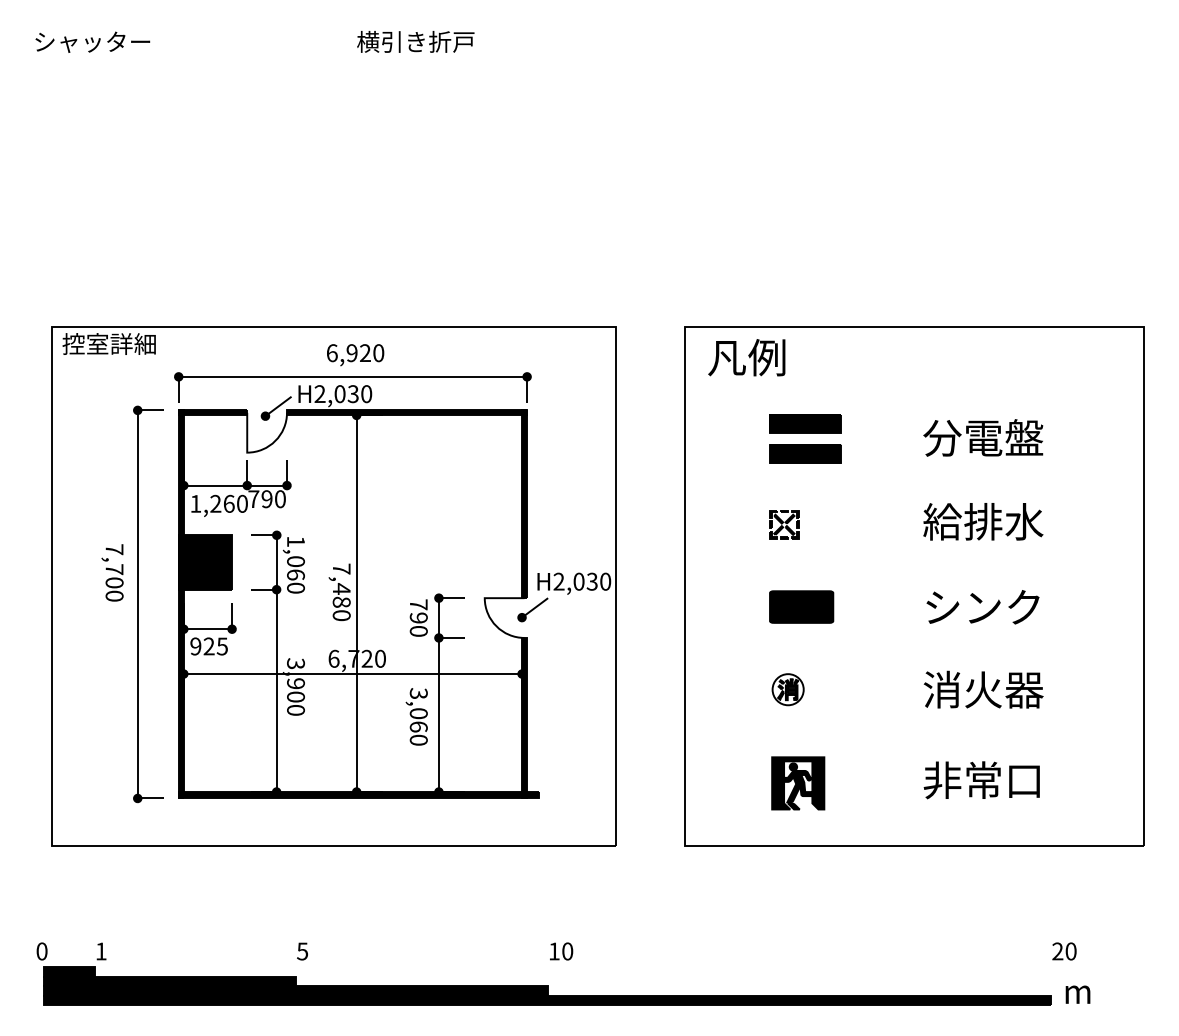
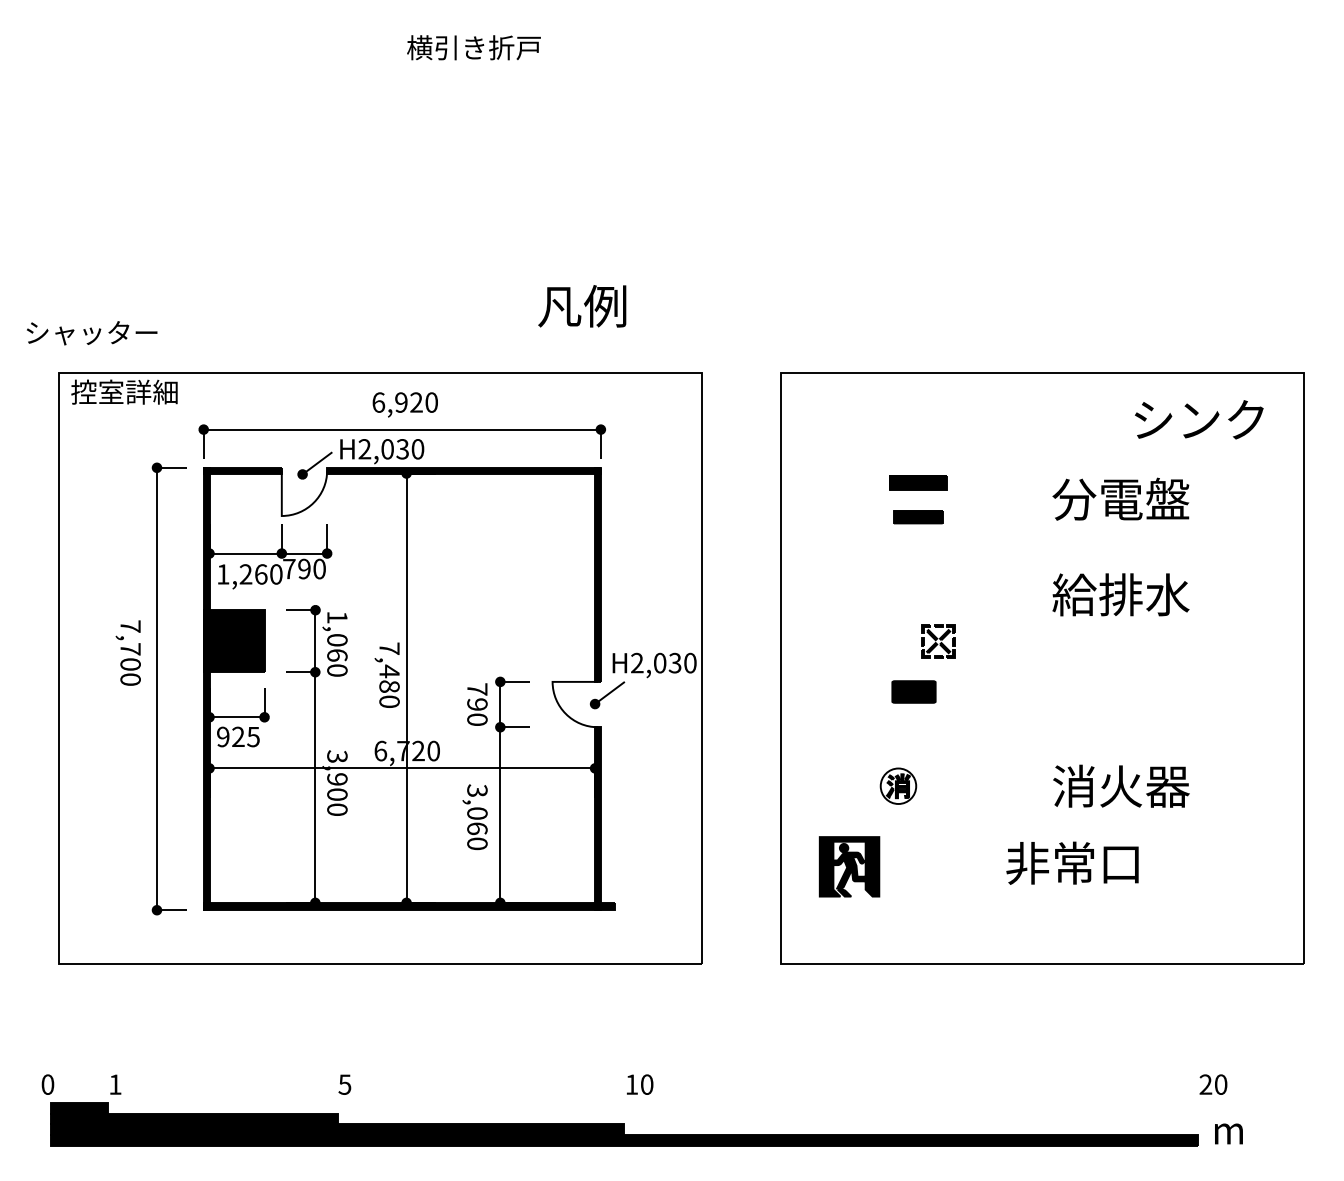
text: (92, 41) -> (91, 332), moved
text: (746, 357) -> (581, 306), moved
part: (805, 423) -> (918, 482), size x0.7
part: (805, 453) -> (918, 516), size x0.6
part: (784, 524) -> (938, 641), moved
part: (801, 606) -> (913, 691), size x0.6
text: (982, 607) -> (1198, 420), moved
text: (981, 780) -> (1072, 863), moved
part: (798, 783) -> (849, 866), moved

